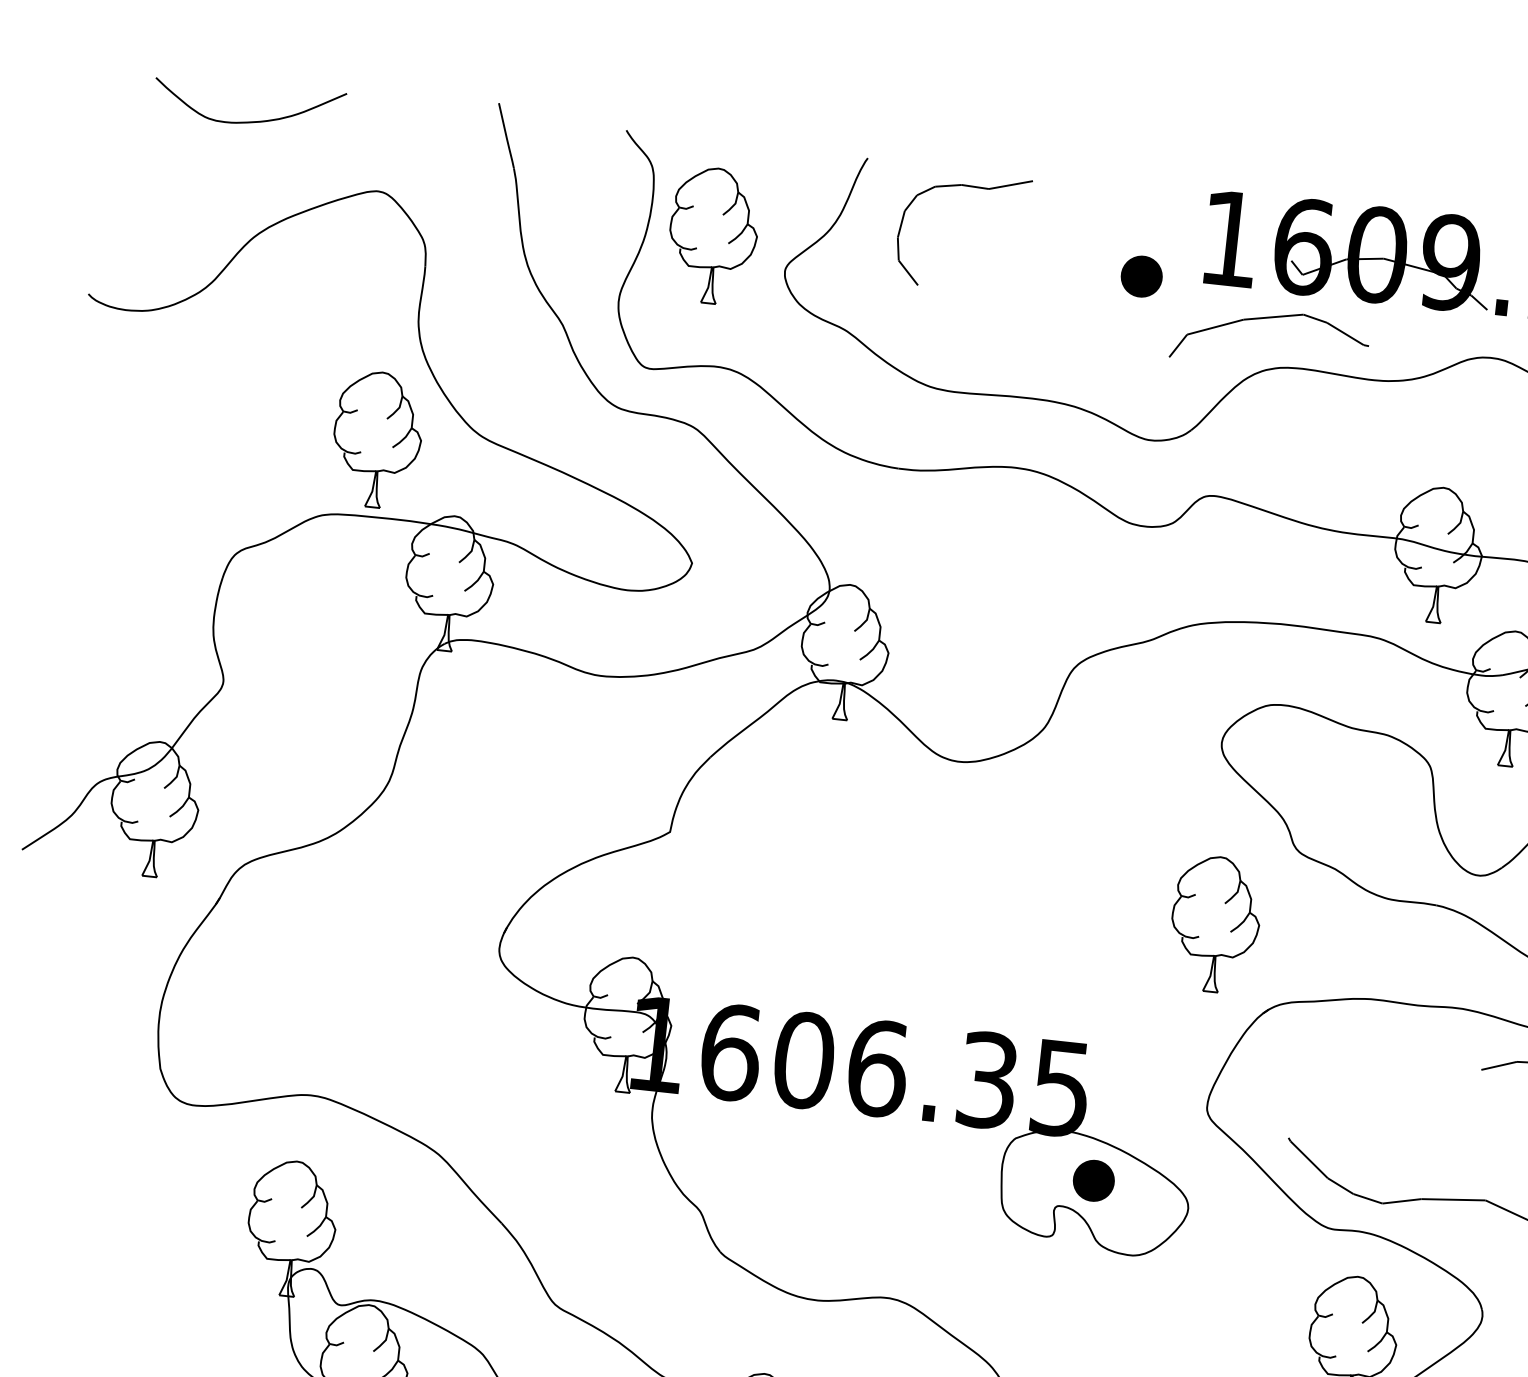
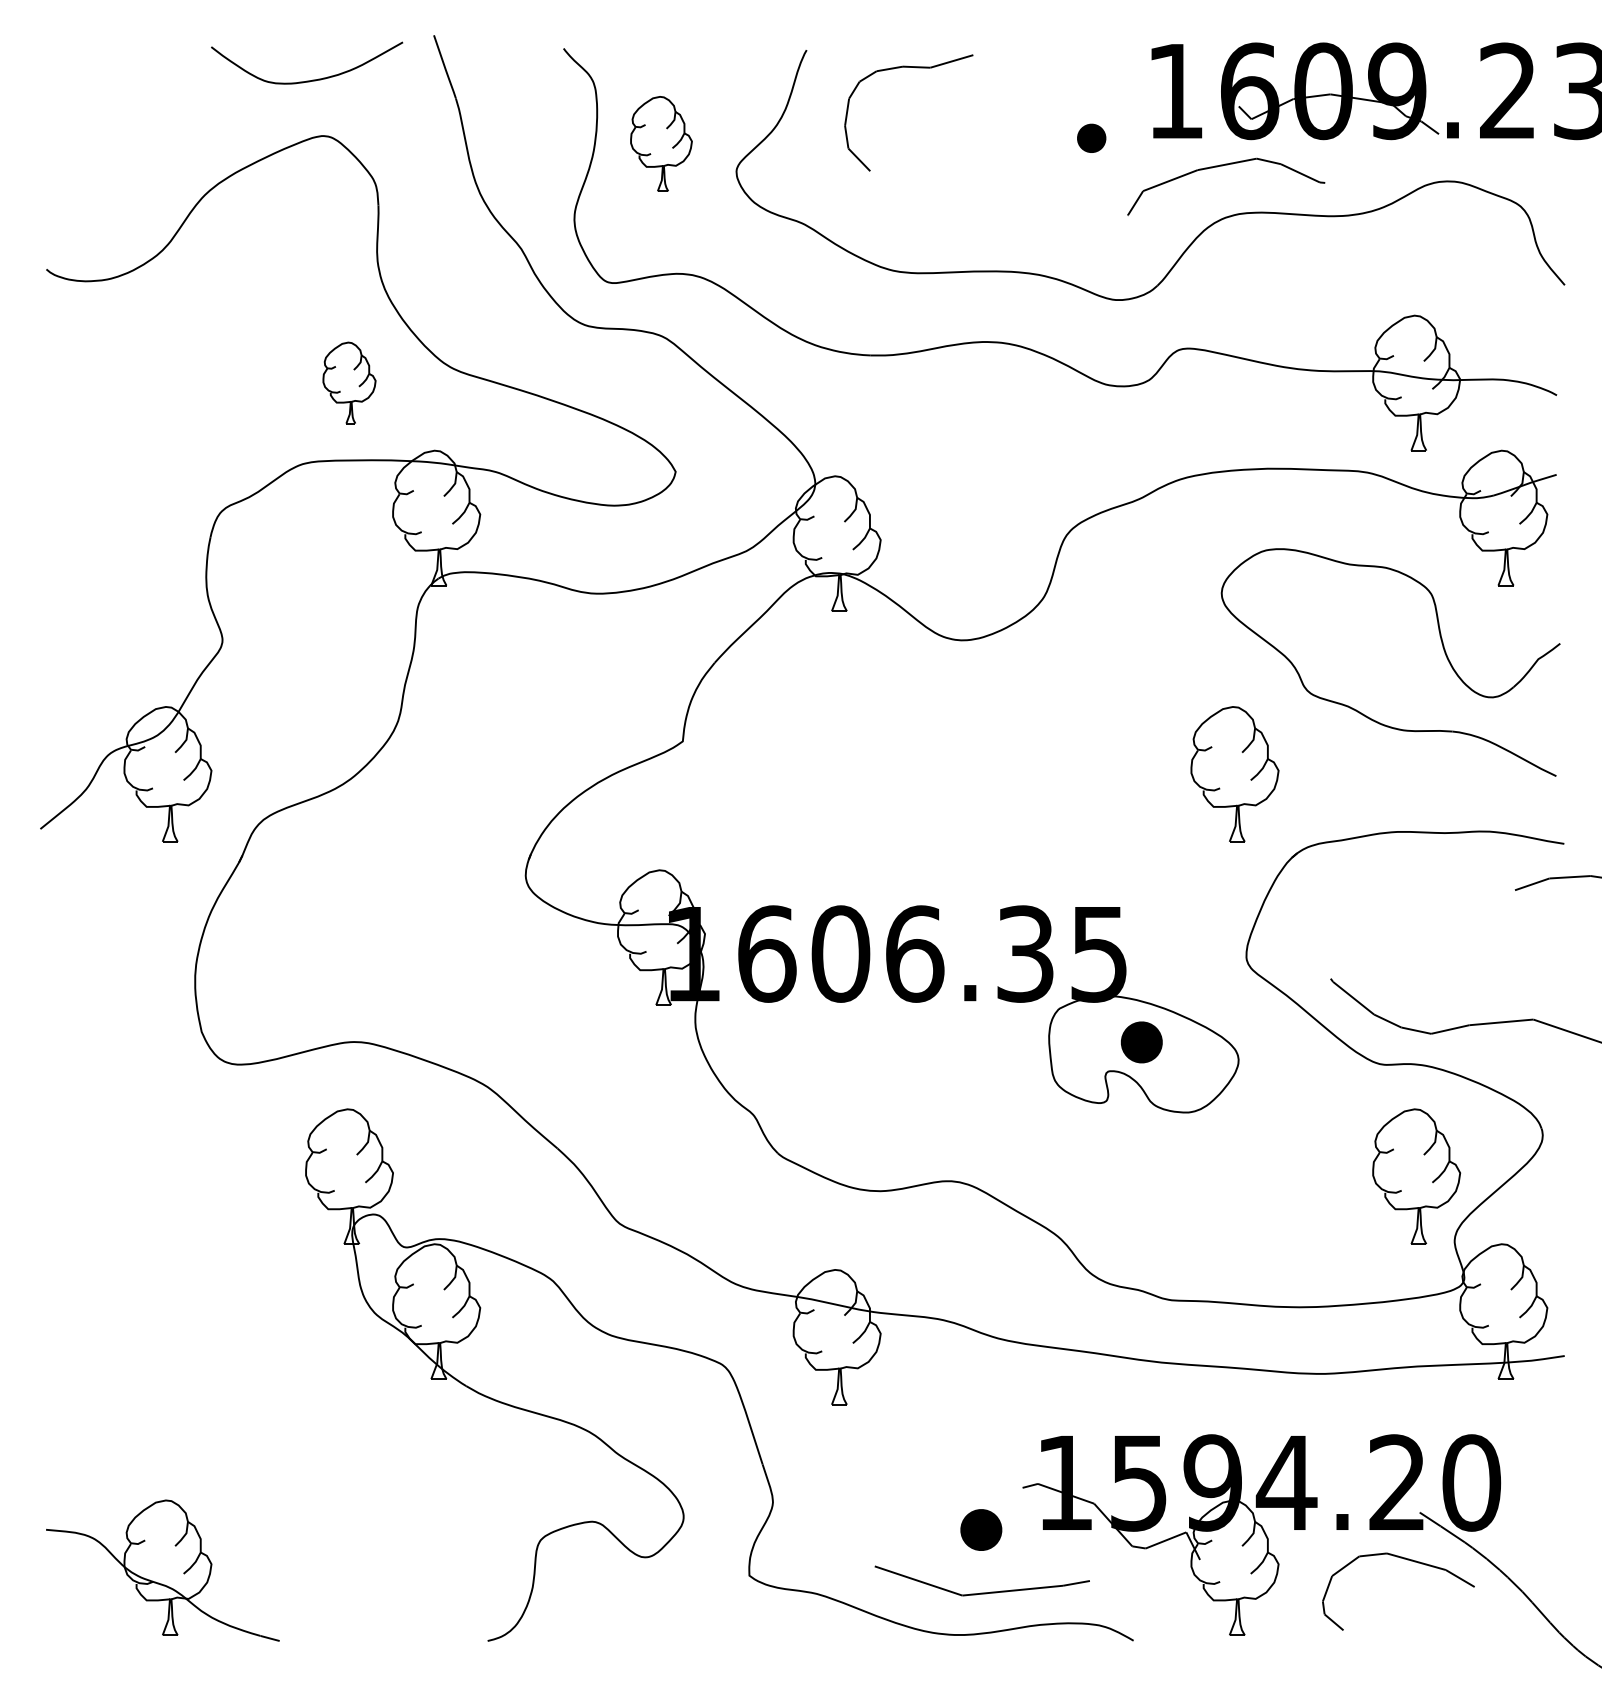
curve: (253, 120) -> (312, 79), moved
part: (713, 235) -> (661, 143), size x0.7
part: (1141, 276) -> (1091, 138), size x0.7
part: (377, 439) -> (349, 382), size x0.6

